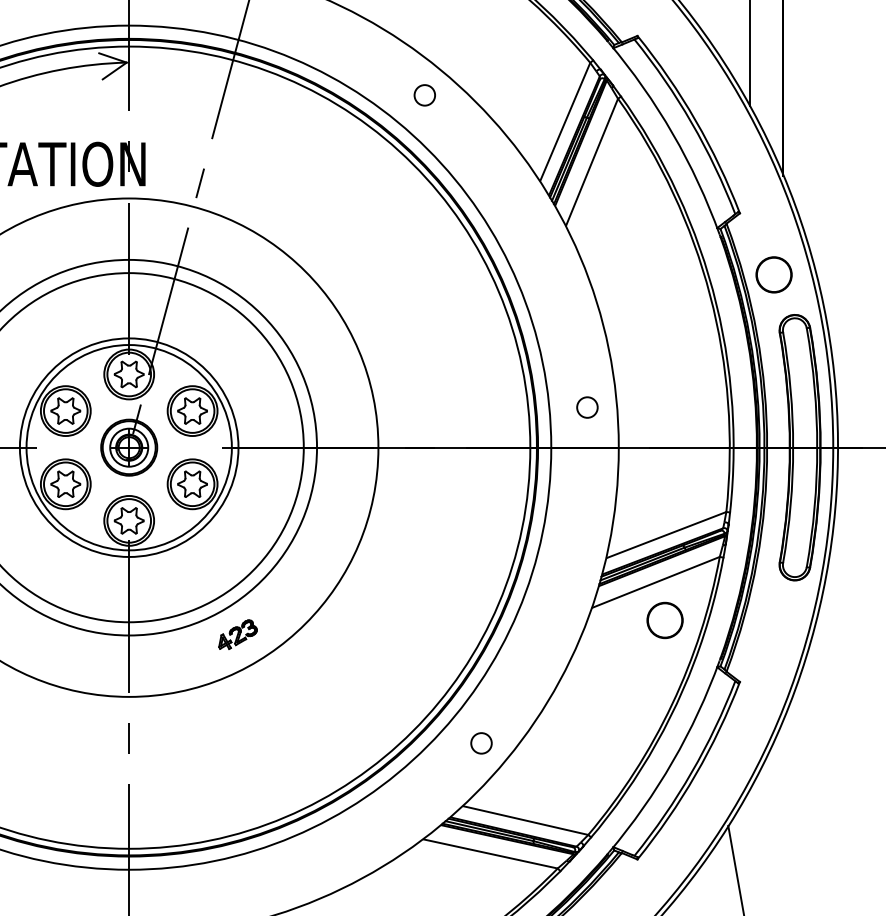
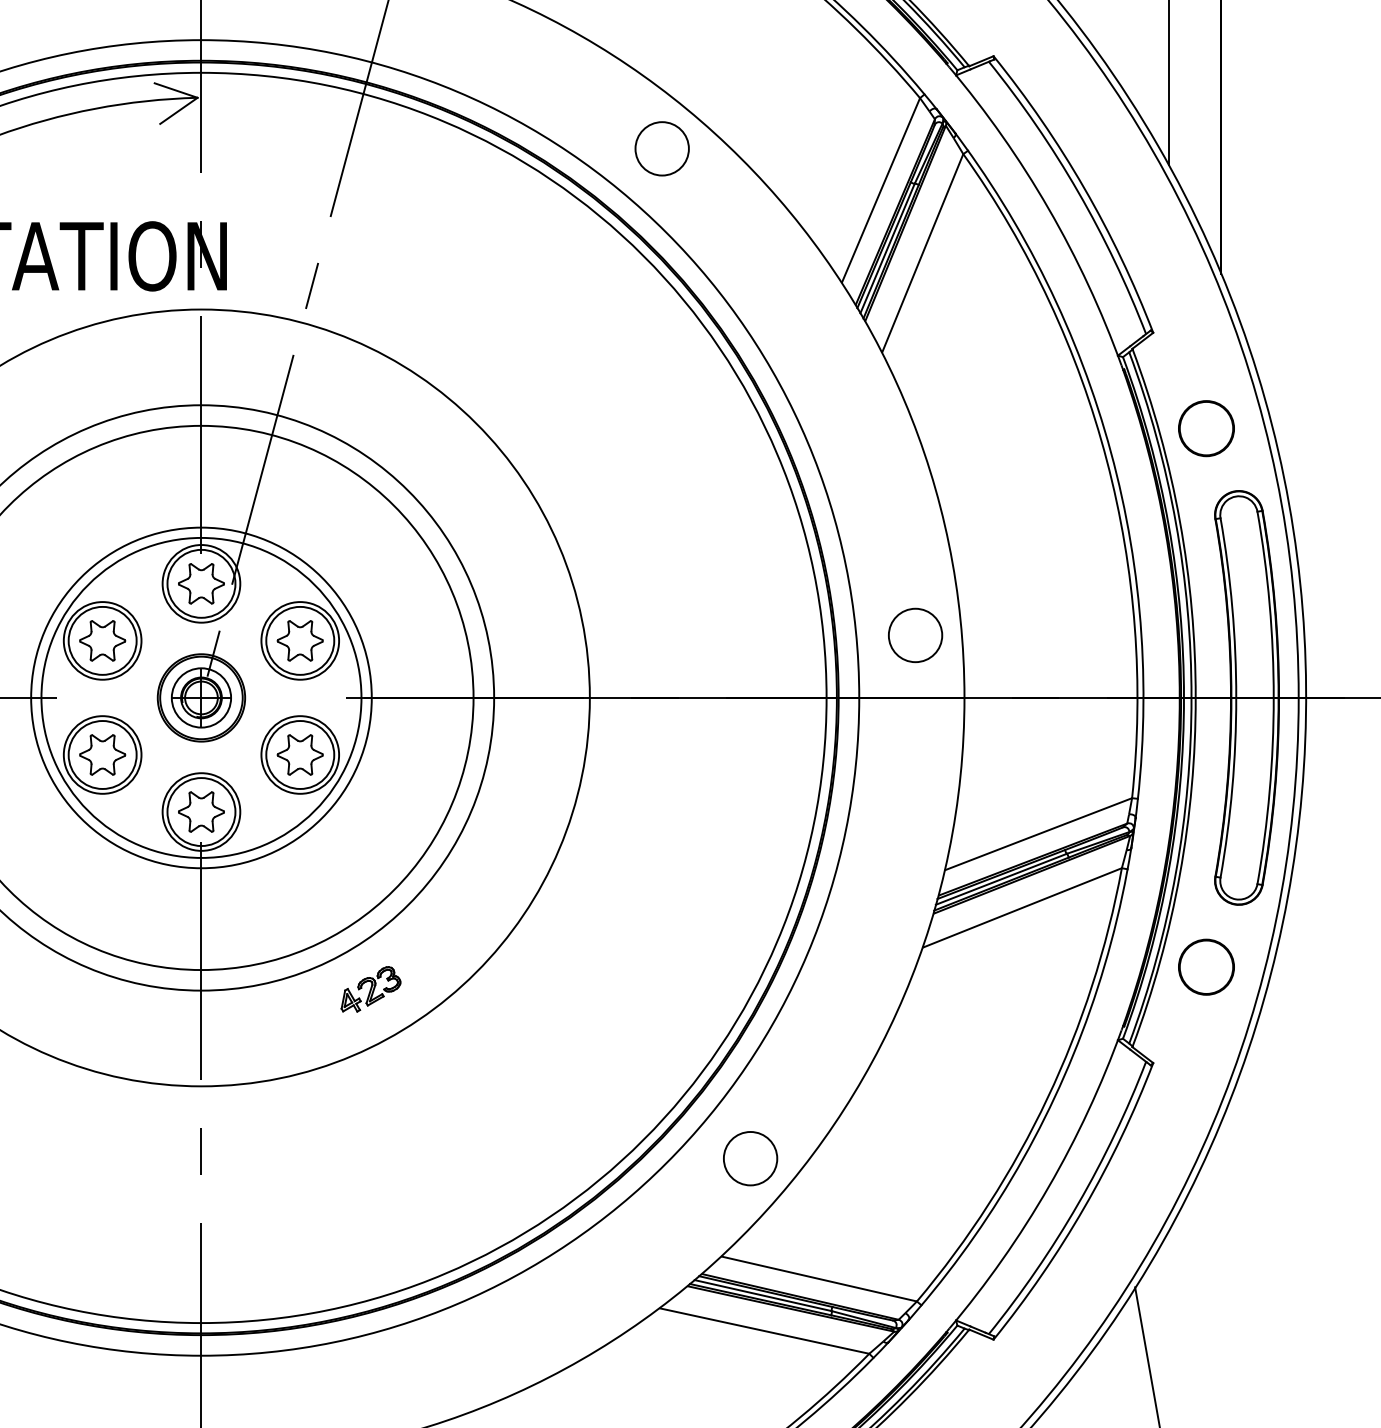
circle: (424, 95) -> (661, 149), size x1.67
circle: (587, 407) -> (915, 635), size x1.67
part: (664, 620) -> (1205, 967), moved
circle: (481, 743) -> (750, 1158), size x1.67

